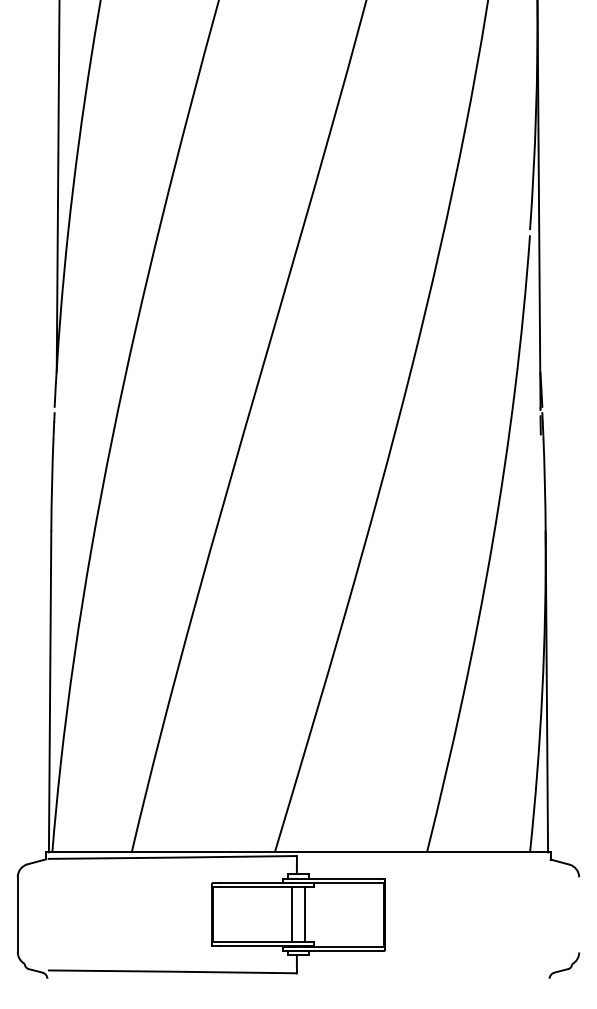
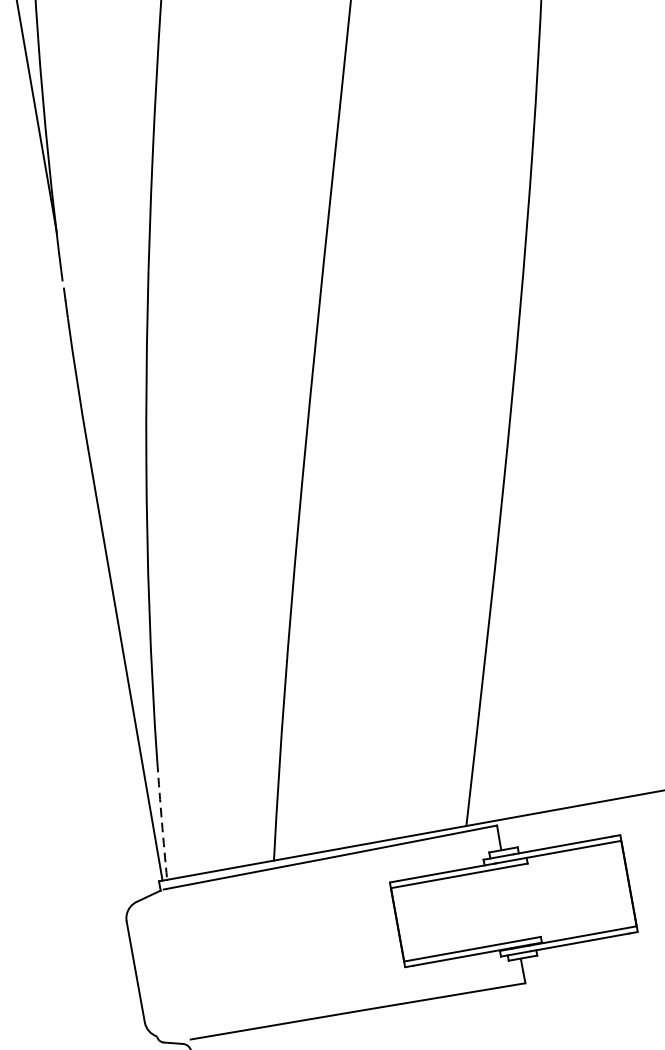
arc: (56, 809) -> (162, 821), solid -> dashed
line: (291, 914) -> (503, 905), removed
line: (305, 914) -> (522, 902), removed

